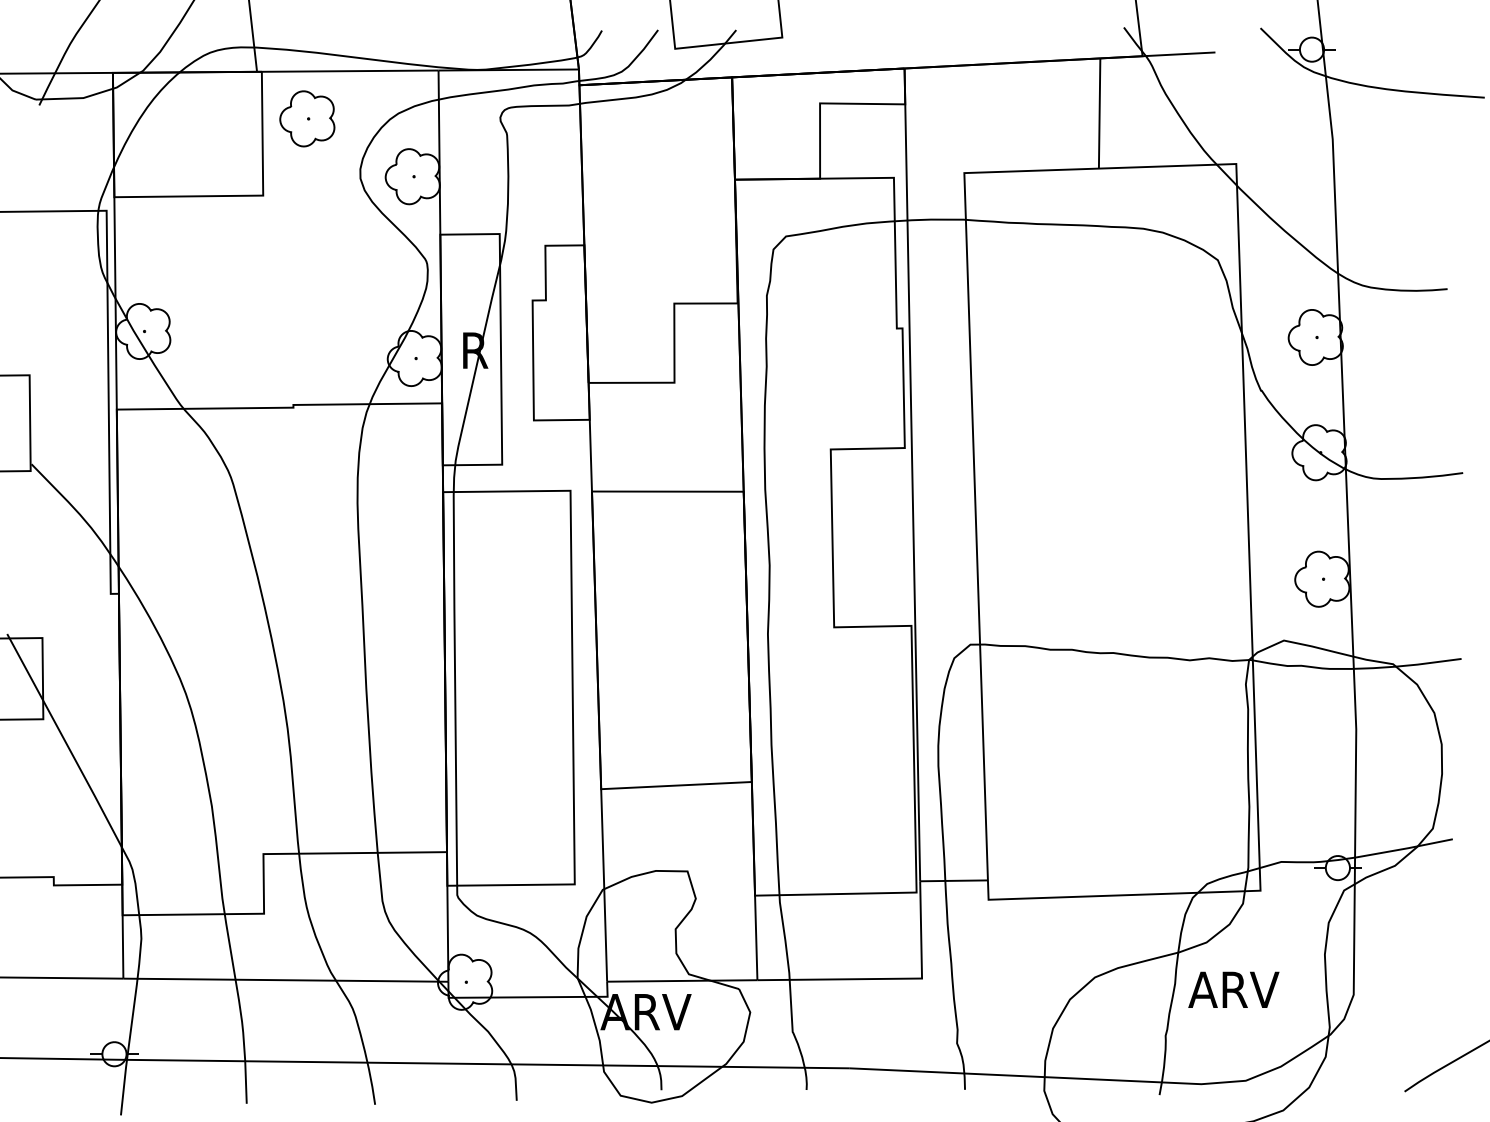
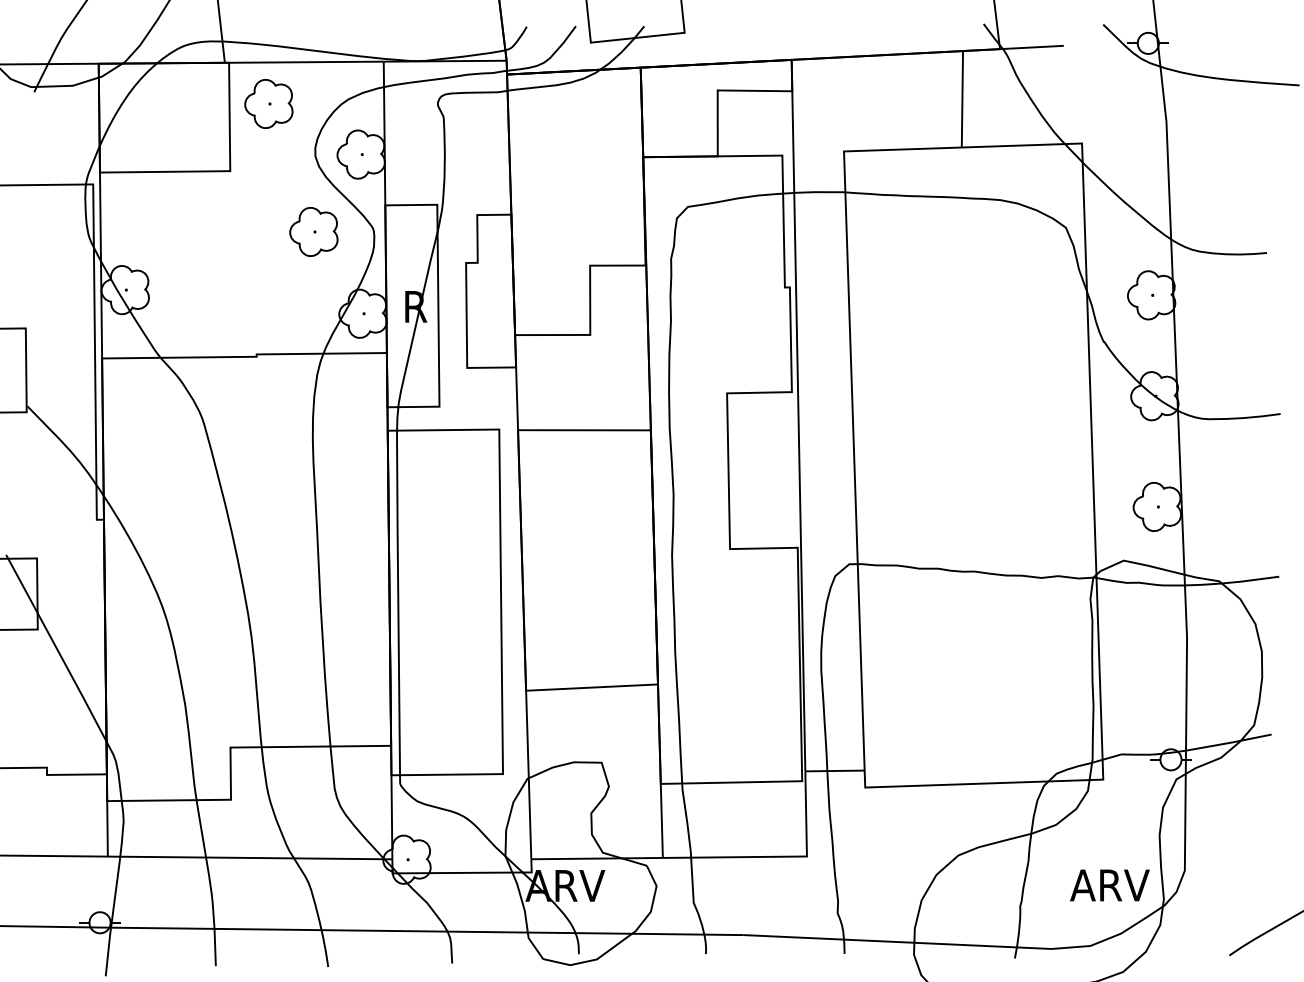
part: (358, 264) -> (313, 231), added
text: (1233, 989) -> (1109, 885), moved

